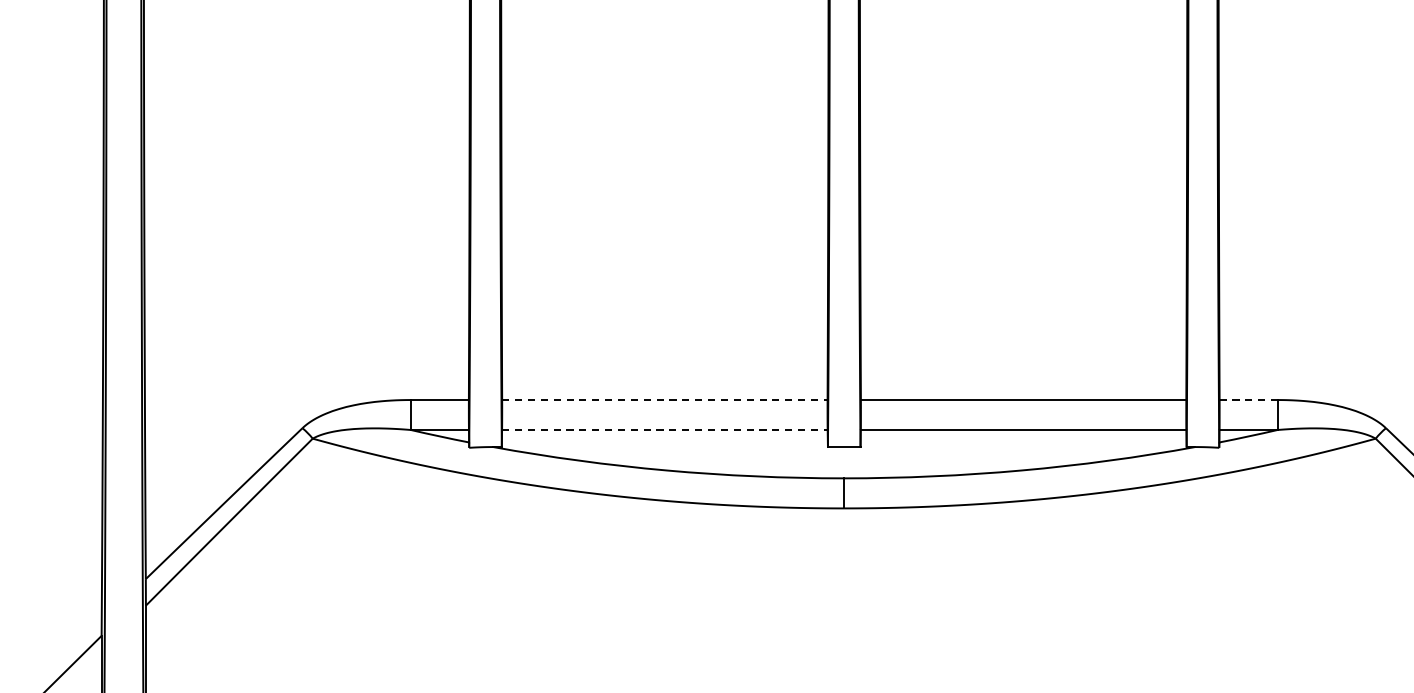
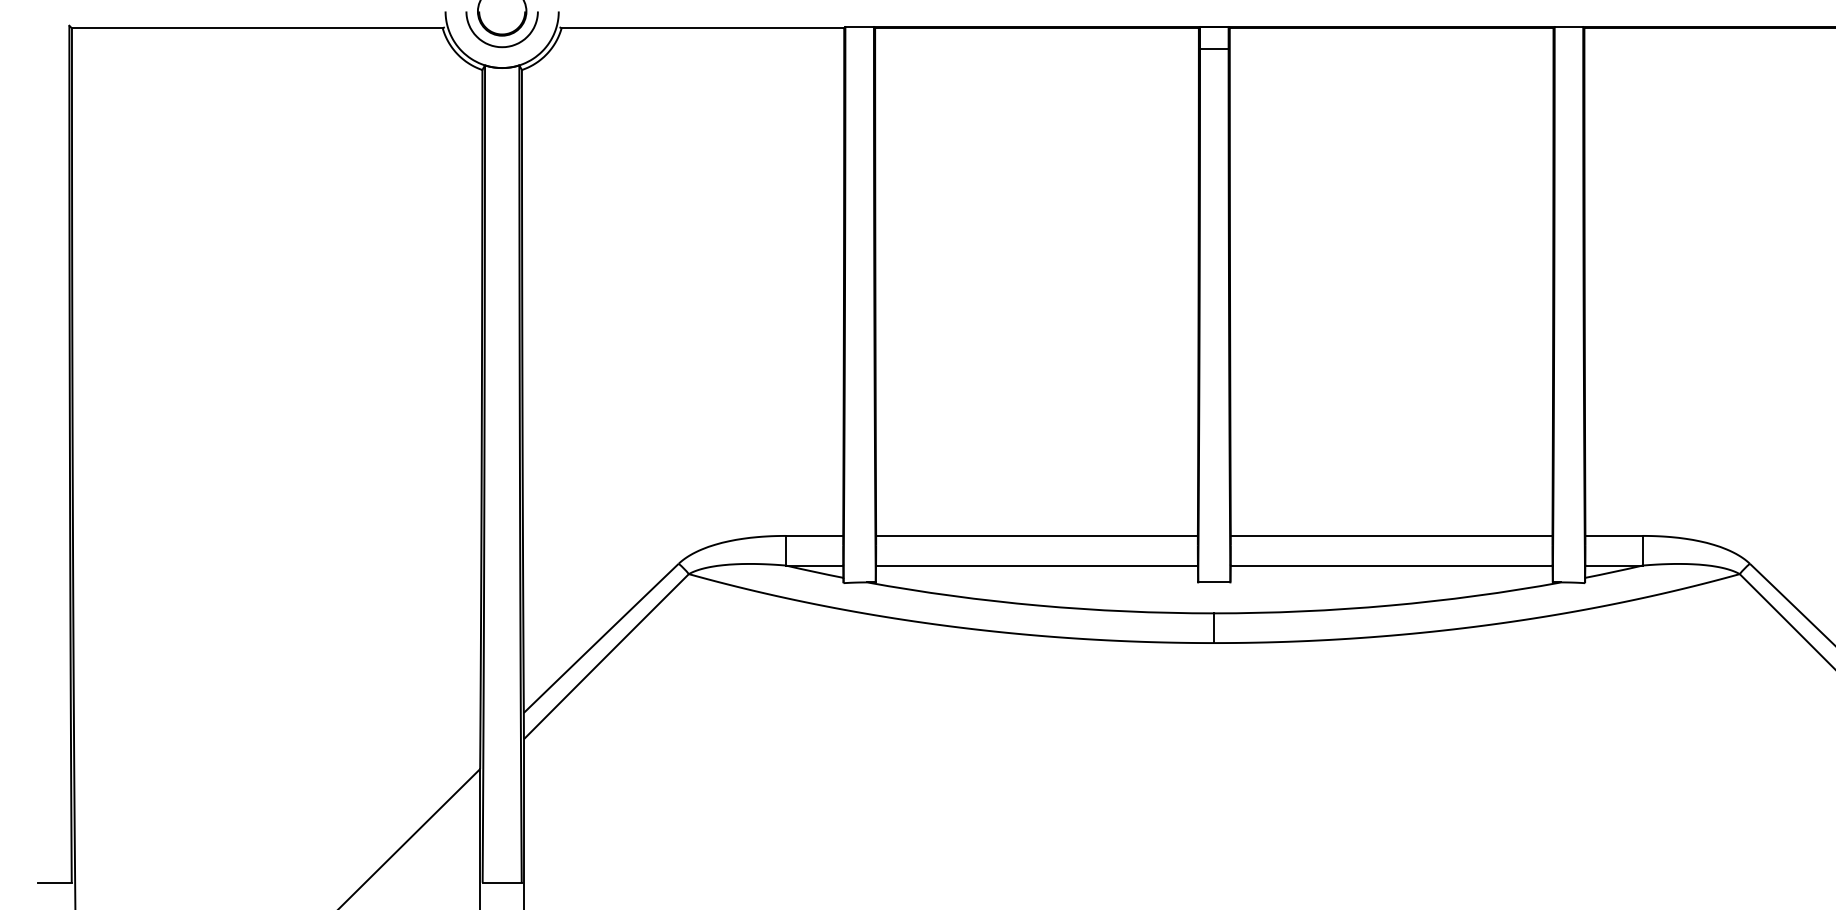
line: (665, 399) -> (1037, 535), dashed -> solid
line: (1249, 399) -> (1614, 535), dashed -> solid
line: (665, 429) -> (1037, 565), dashed -> solid

